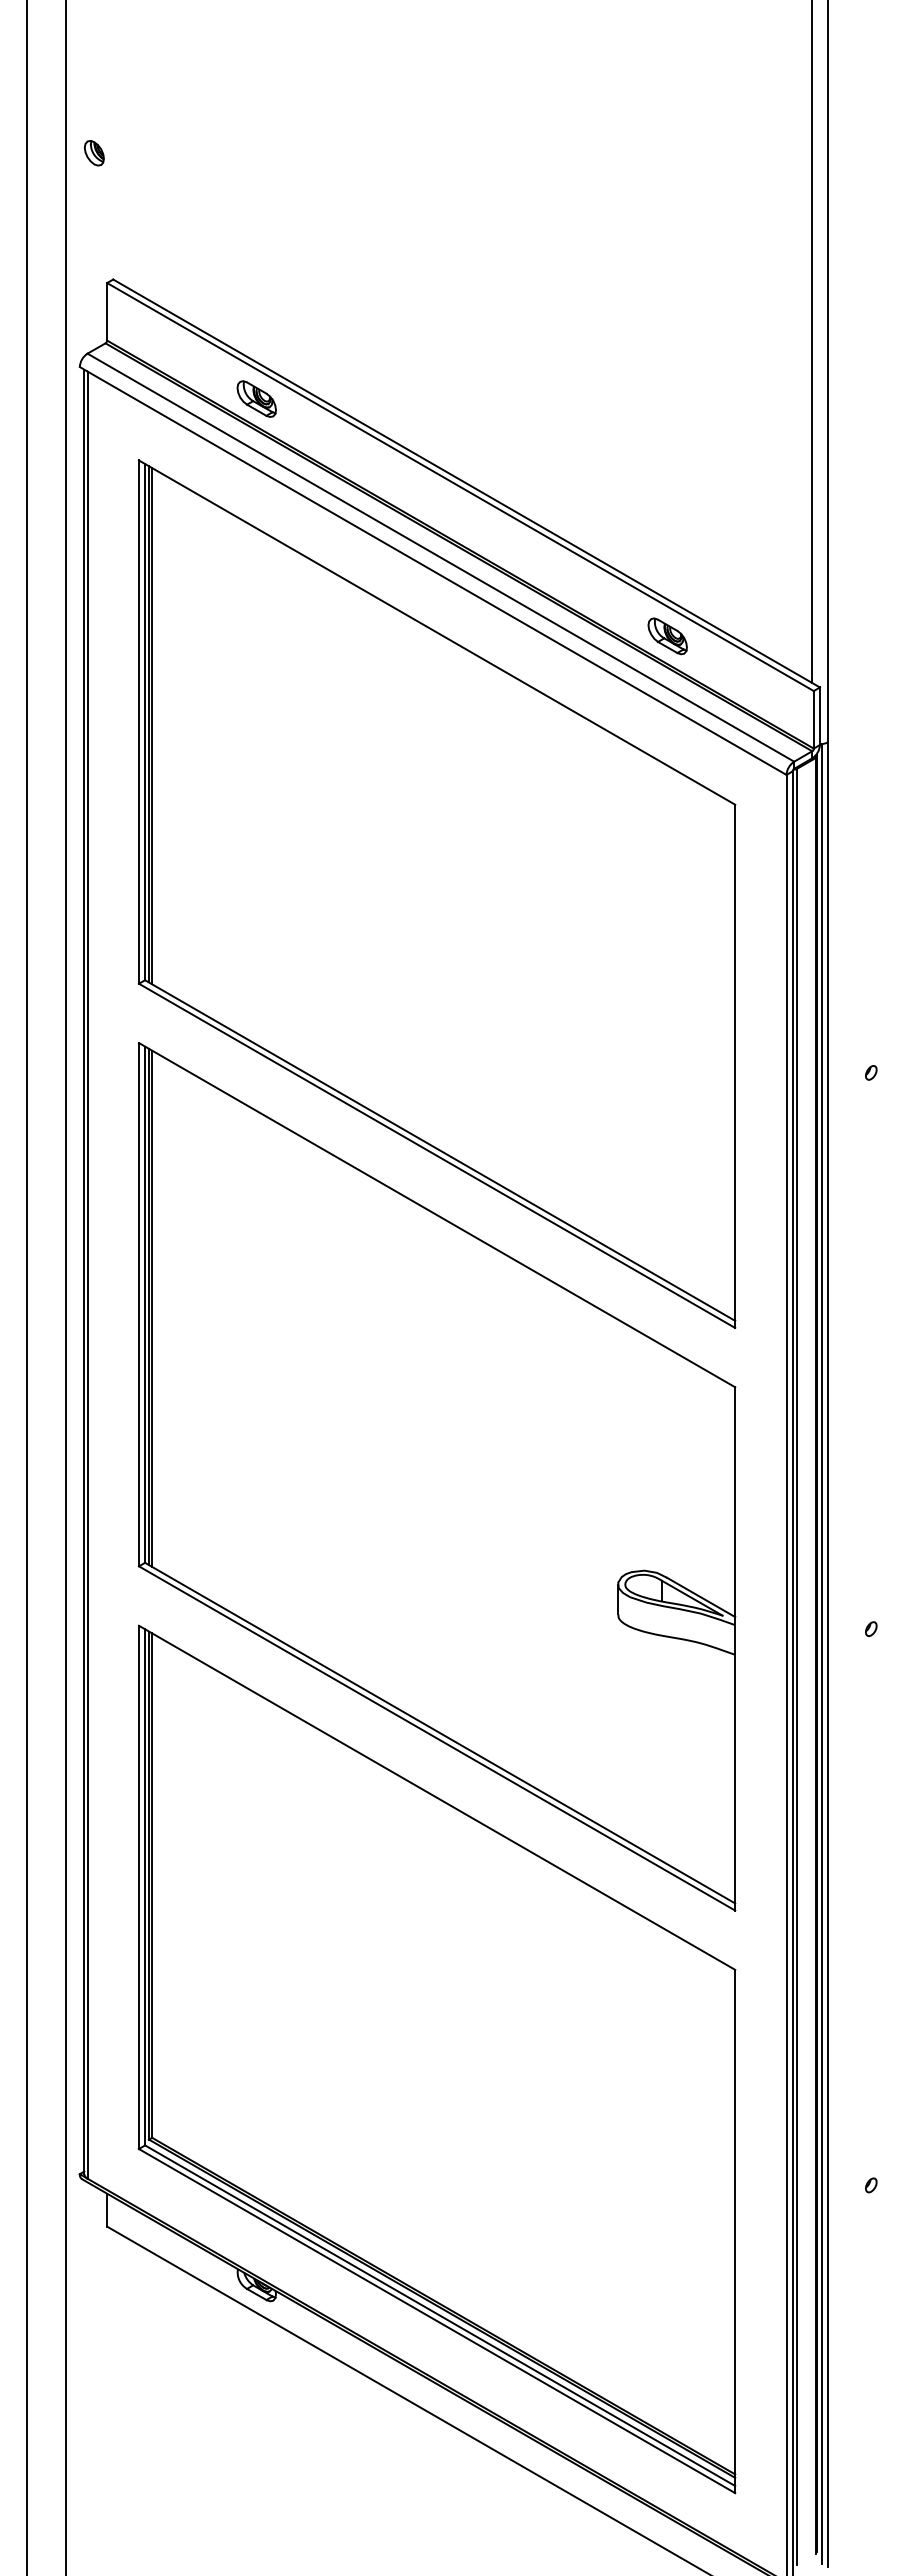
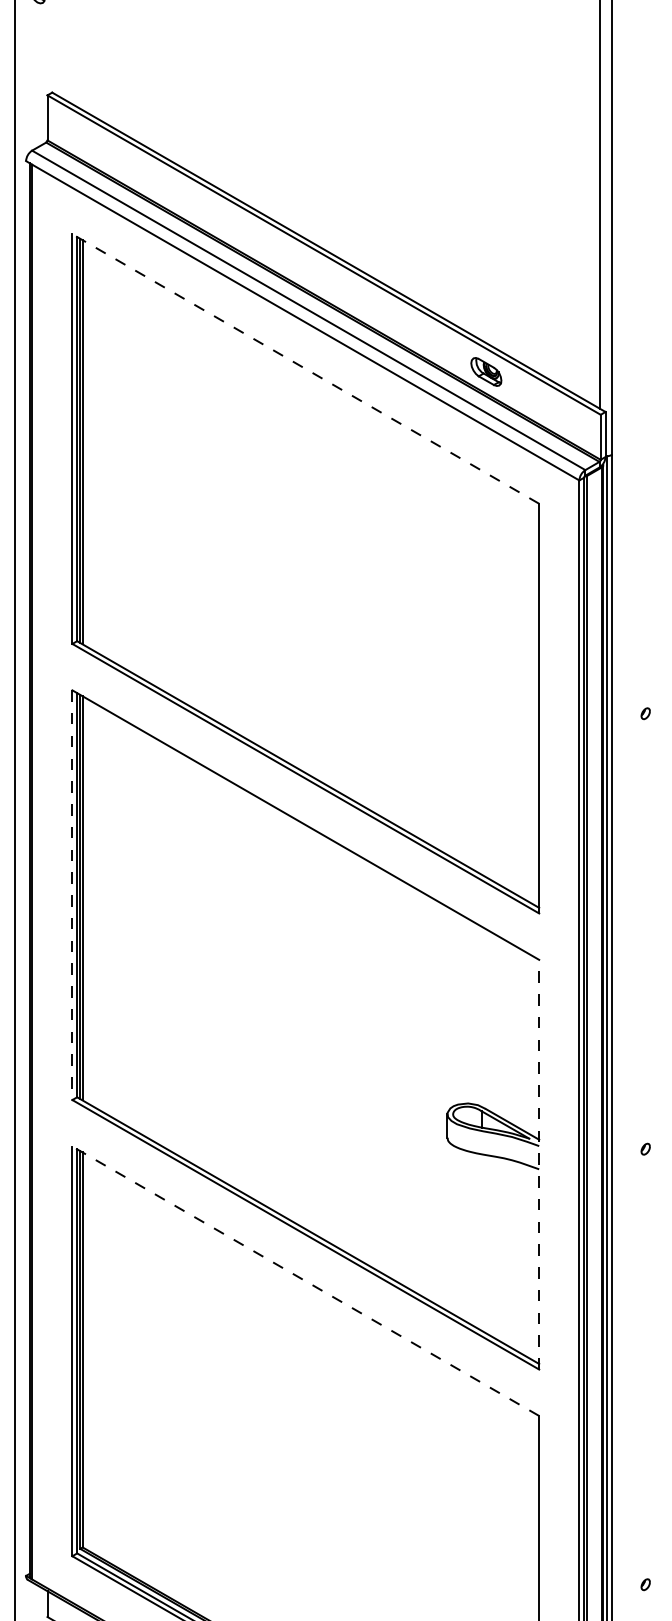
part: (256, 398) -> (164, 185), removed
line: (436, 632) -> (305, 368), solid -> dashed
line: (138, 1304) -> (72, 895), solid -> dashed
line: (735, 1648) -> (539, 1164), solid -> dashed
line: (436, 1797) -> (305, 1281), solid -> dashed

